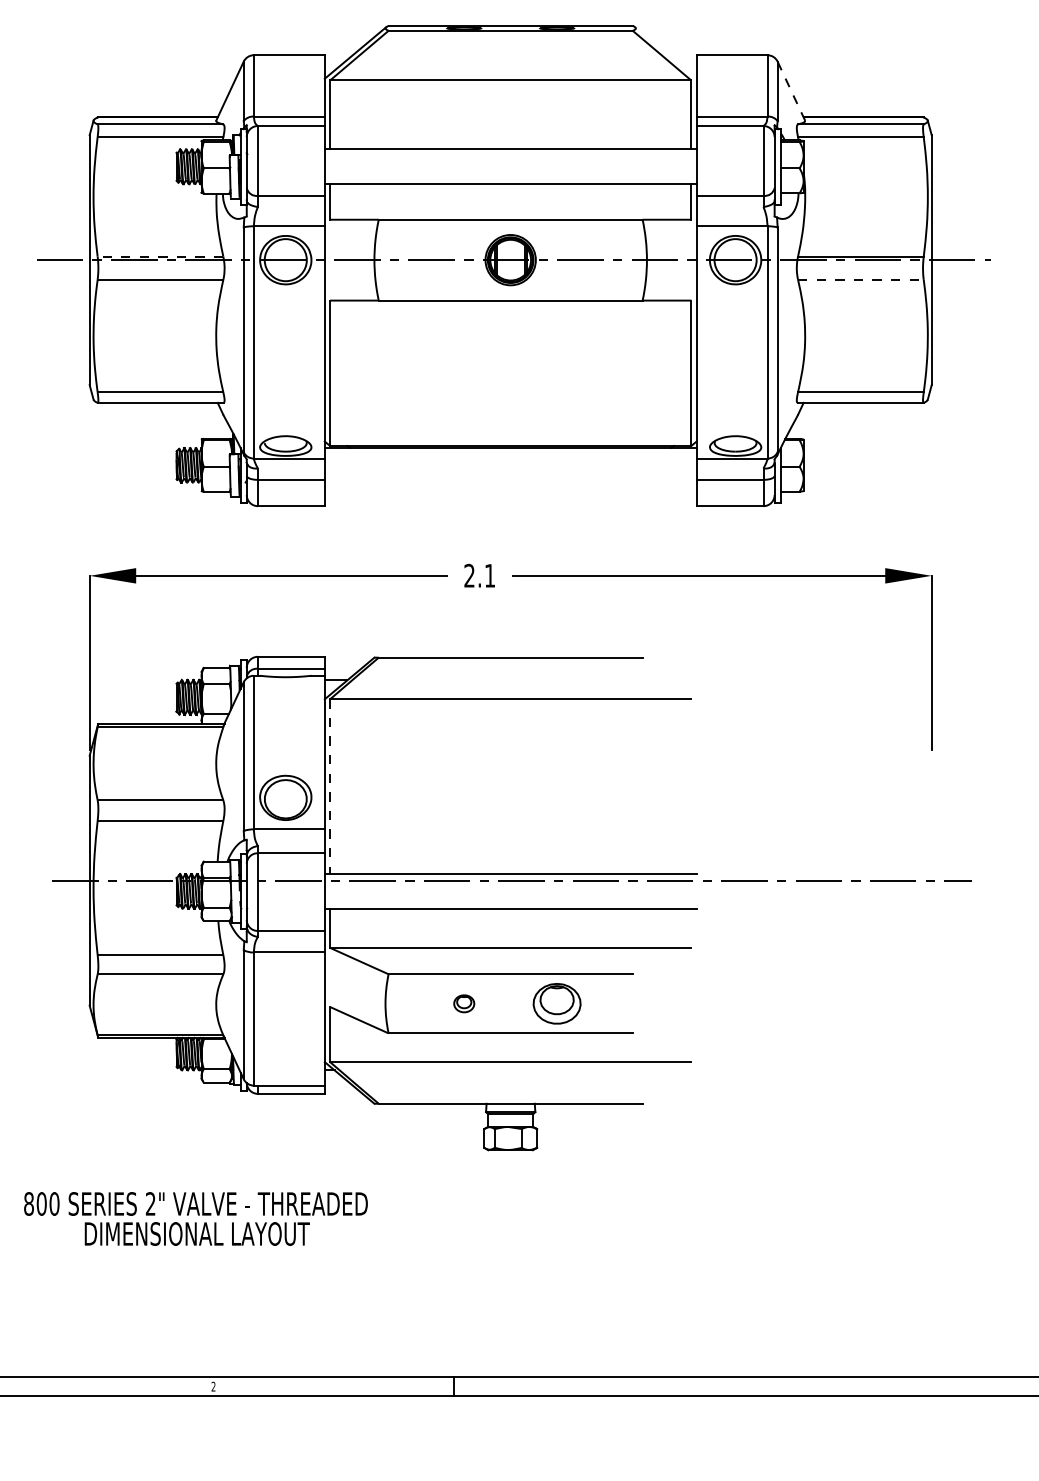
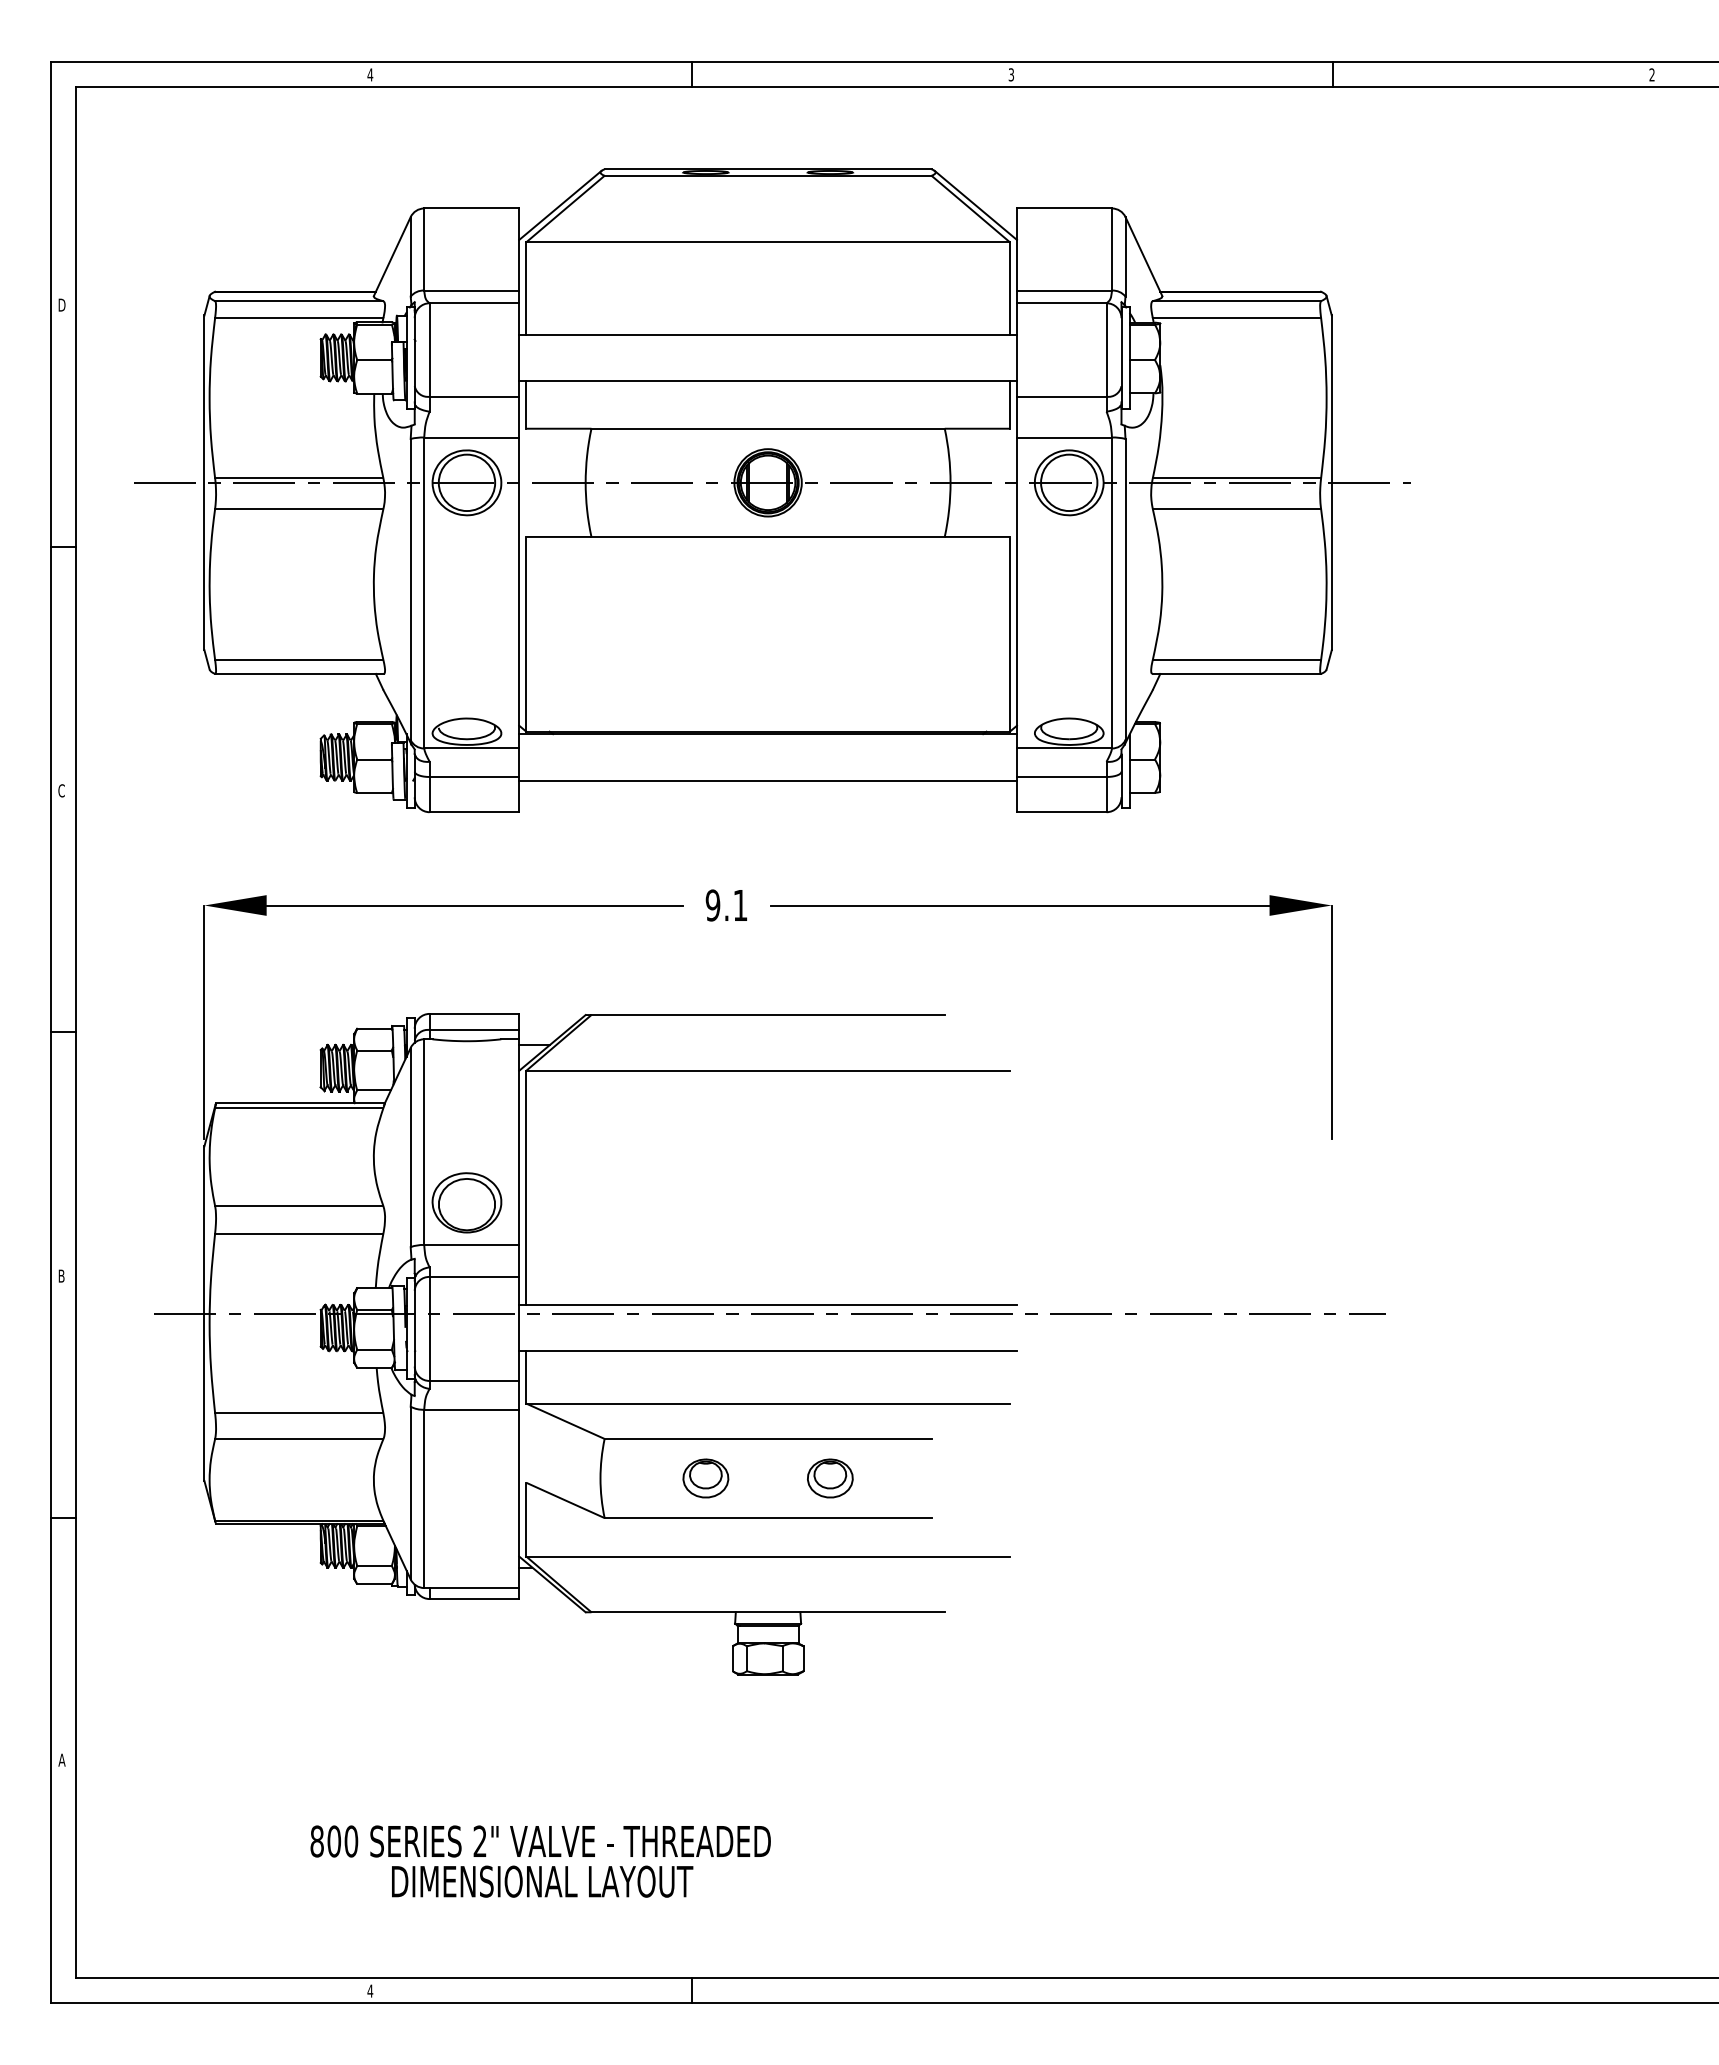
line: (665, 52) -> (975, 204), added
line: (791, 91) -> (1143, 256), dashed -> solid
line: (159, 256) -> (298, 478), dashed -> solid
line: (861, 280) -> (1237, 509), dashed -> solid
line: (510, 482) -> (767, 780), added
text: (469, 575) -> (712, 905), 2.1 -> 9.1
line: (330, 786) -> (526, 1187), dashed -> solid
part: (463, 1003) -> (705, 1478), size x1.67
part: (557, 1003) -> (830, 1478), size x0.71
text: (195, 1218) -> (540, 1861), moved
text: (213, 1386) -> (370, 1990), 2 -> 4

